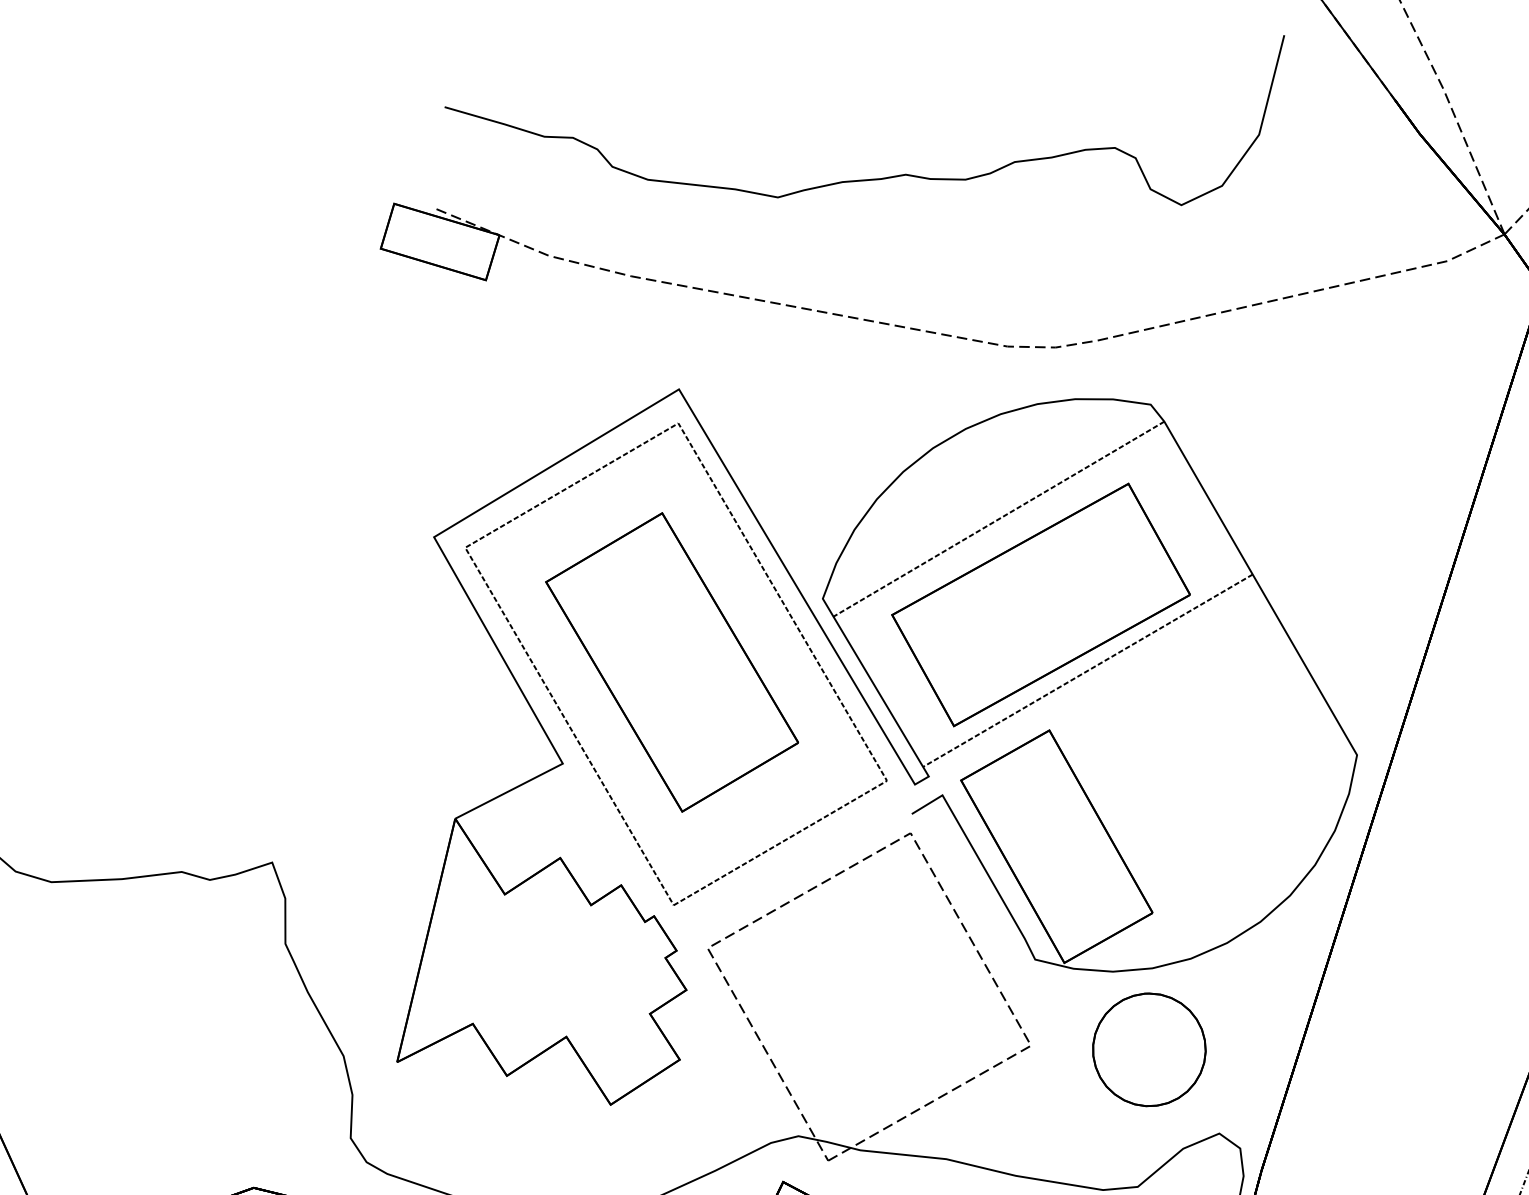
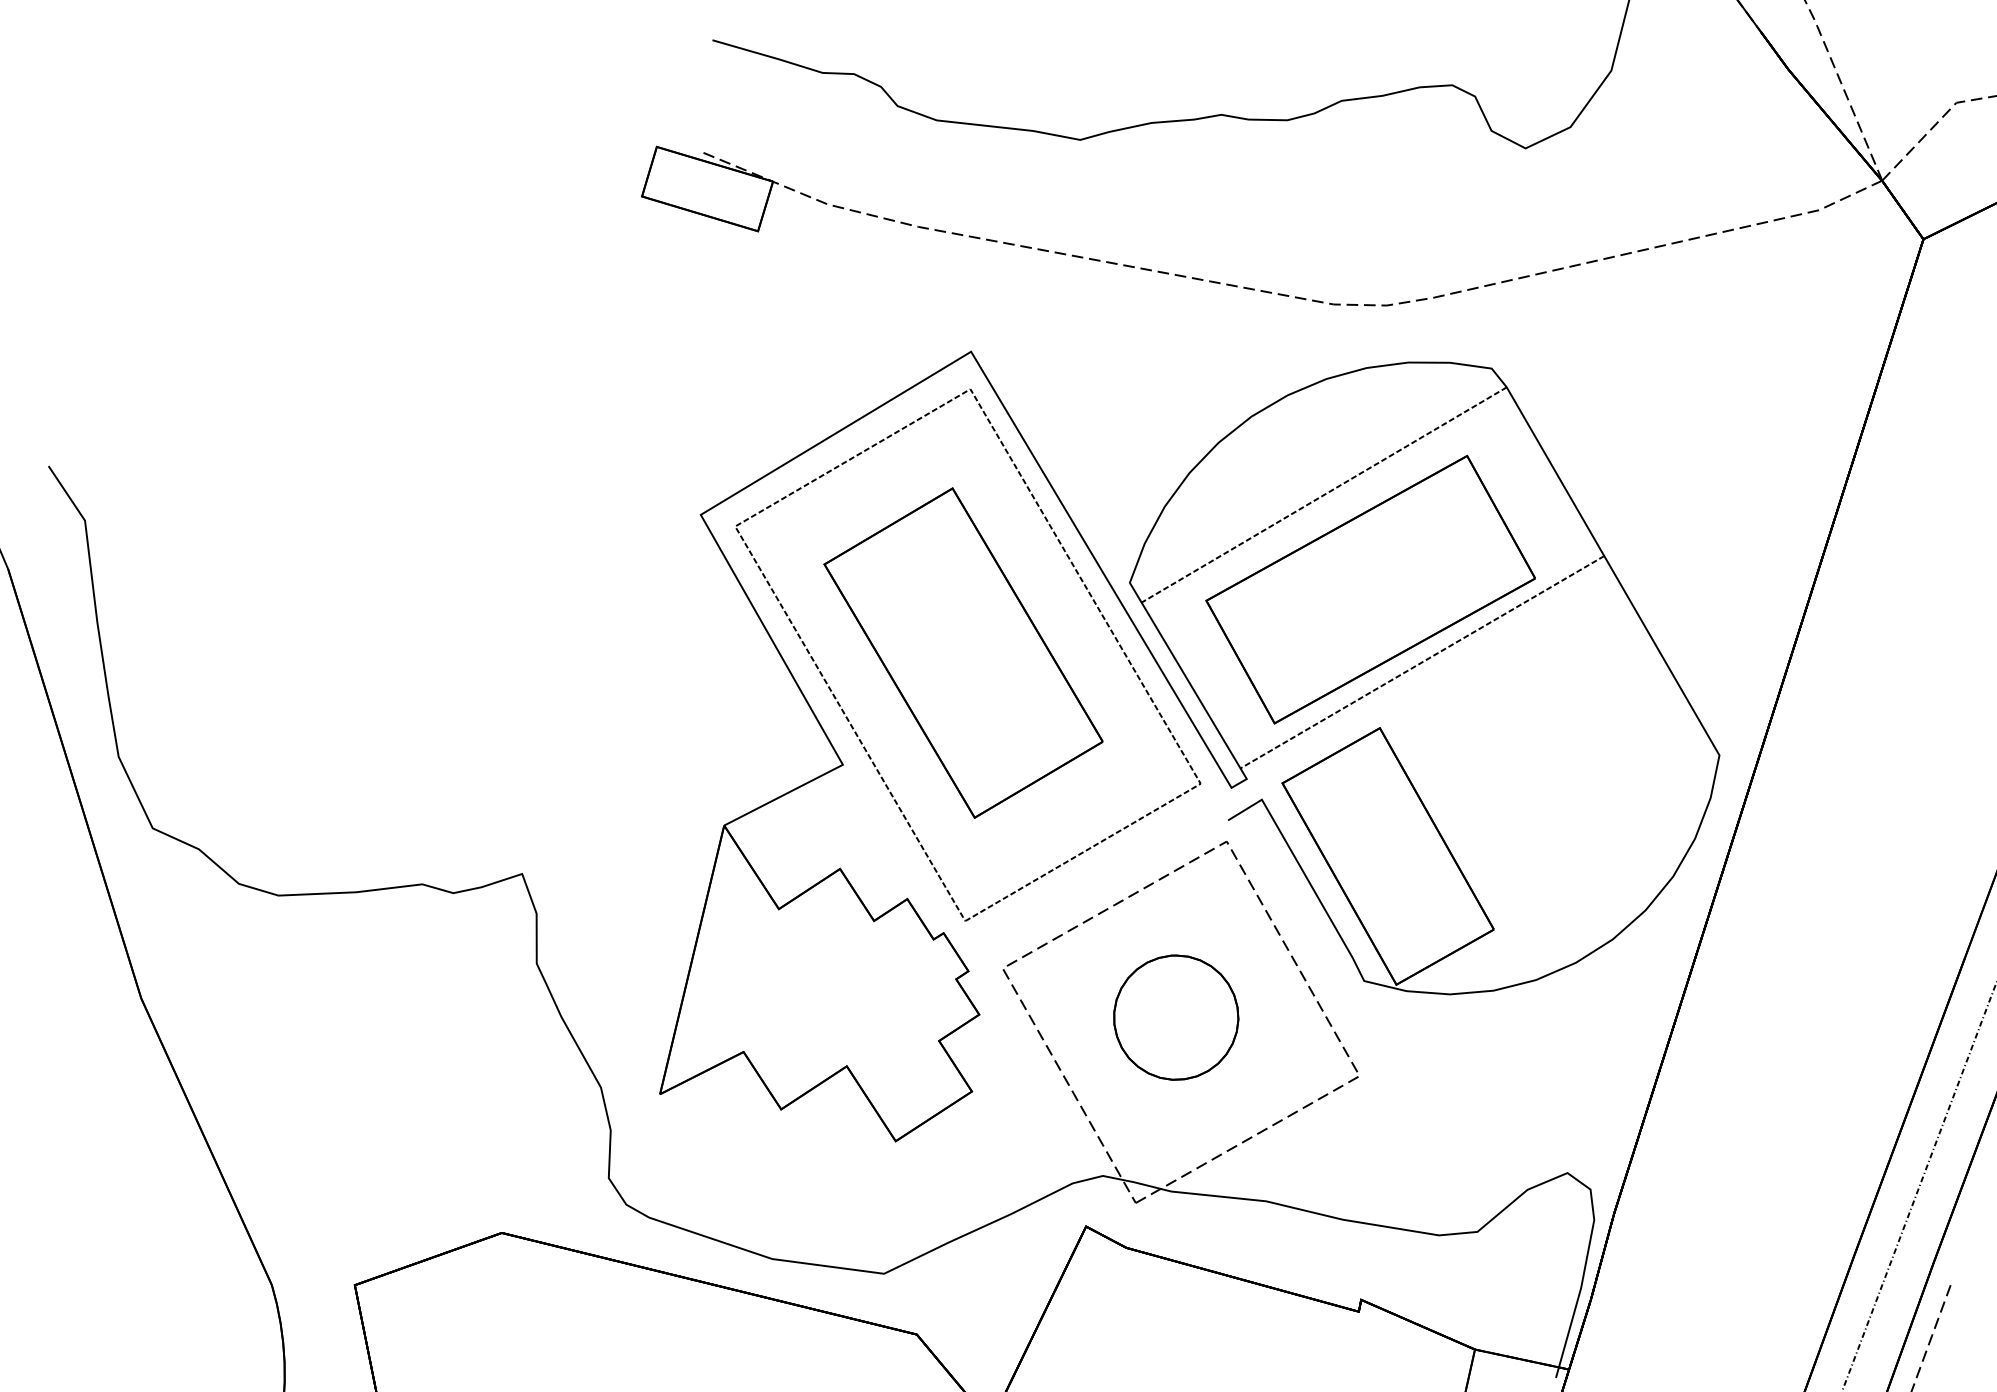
part: (1149, 1049) -> (1176, 1017), moved

